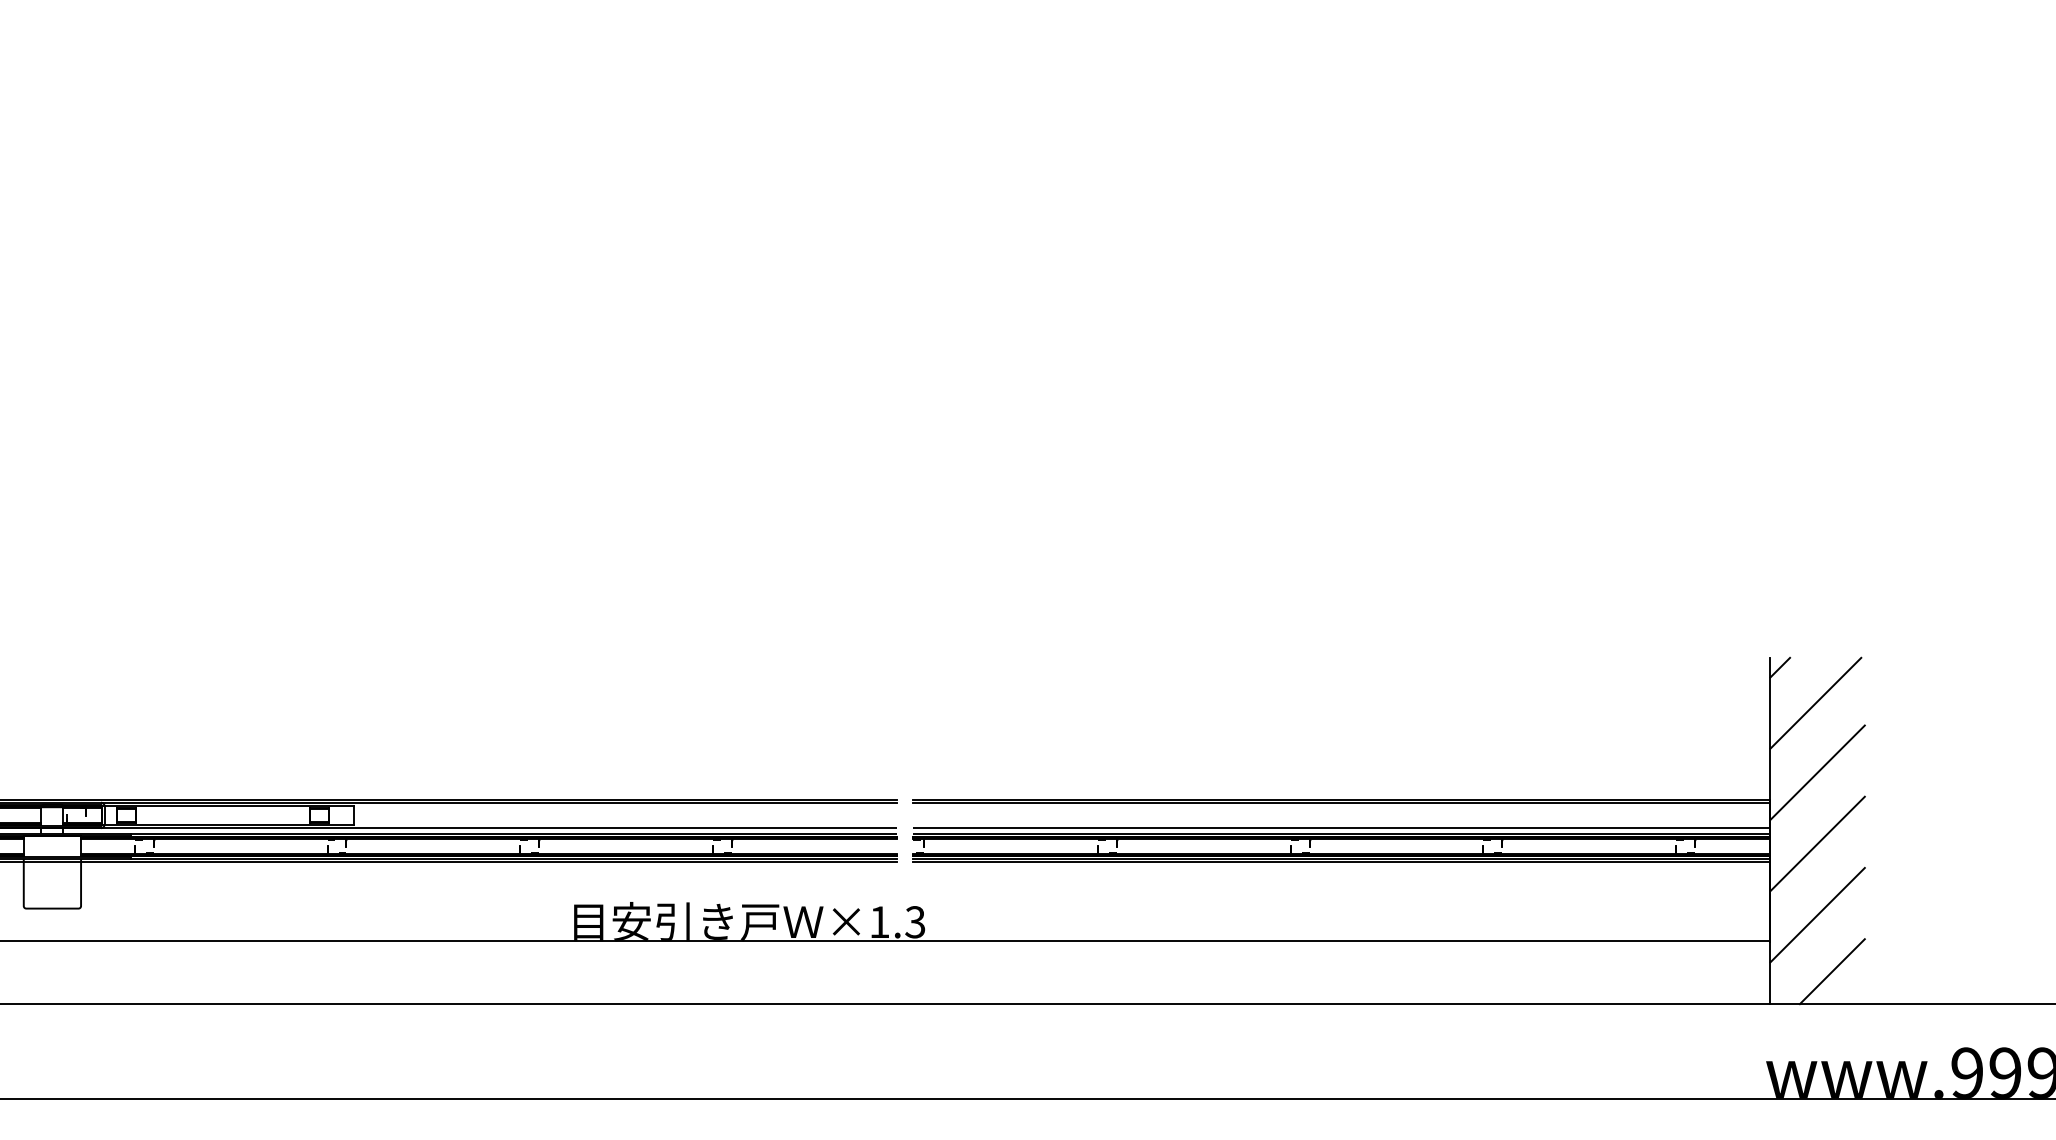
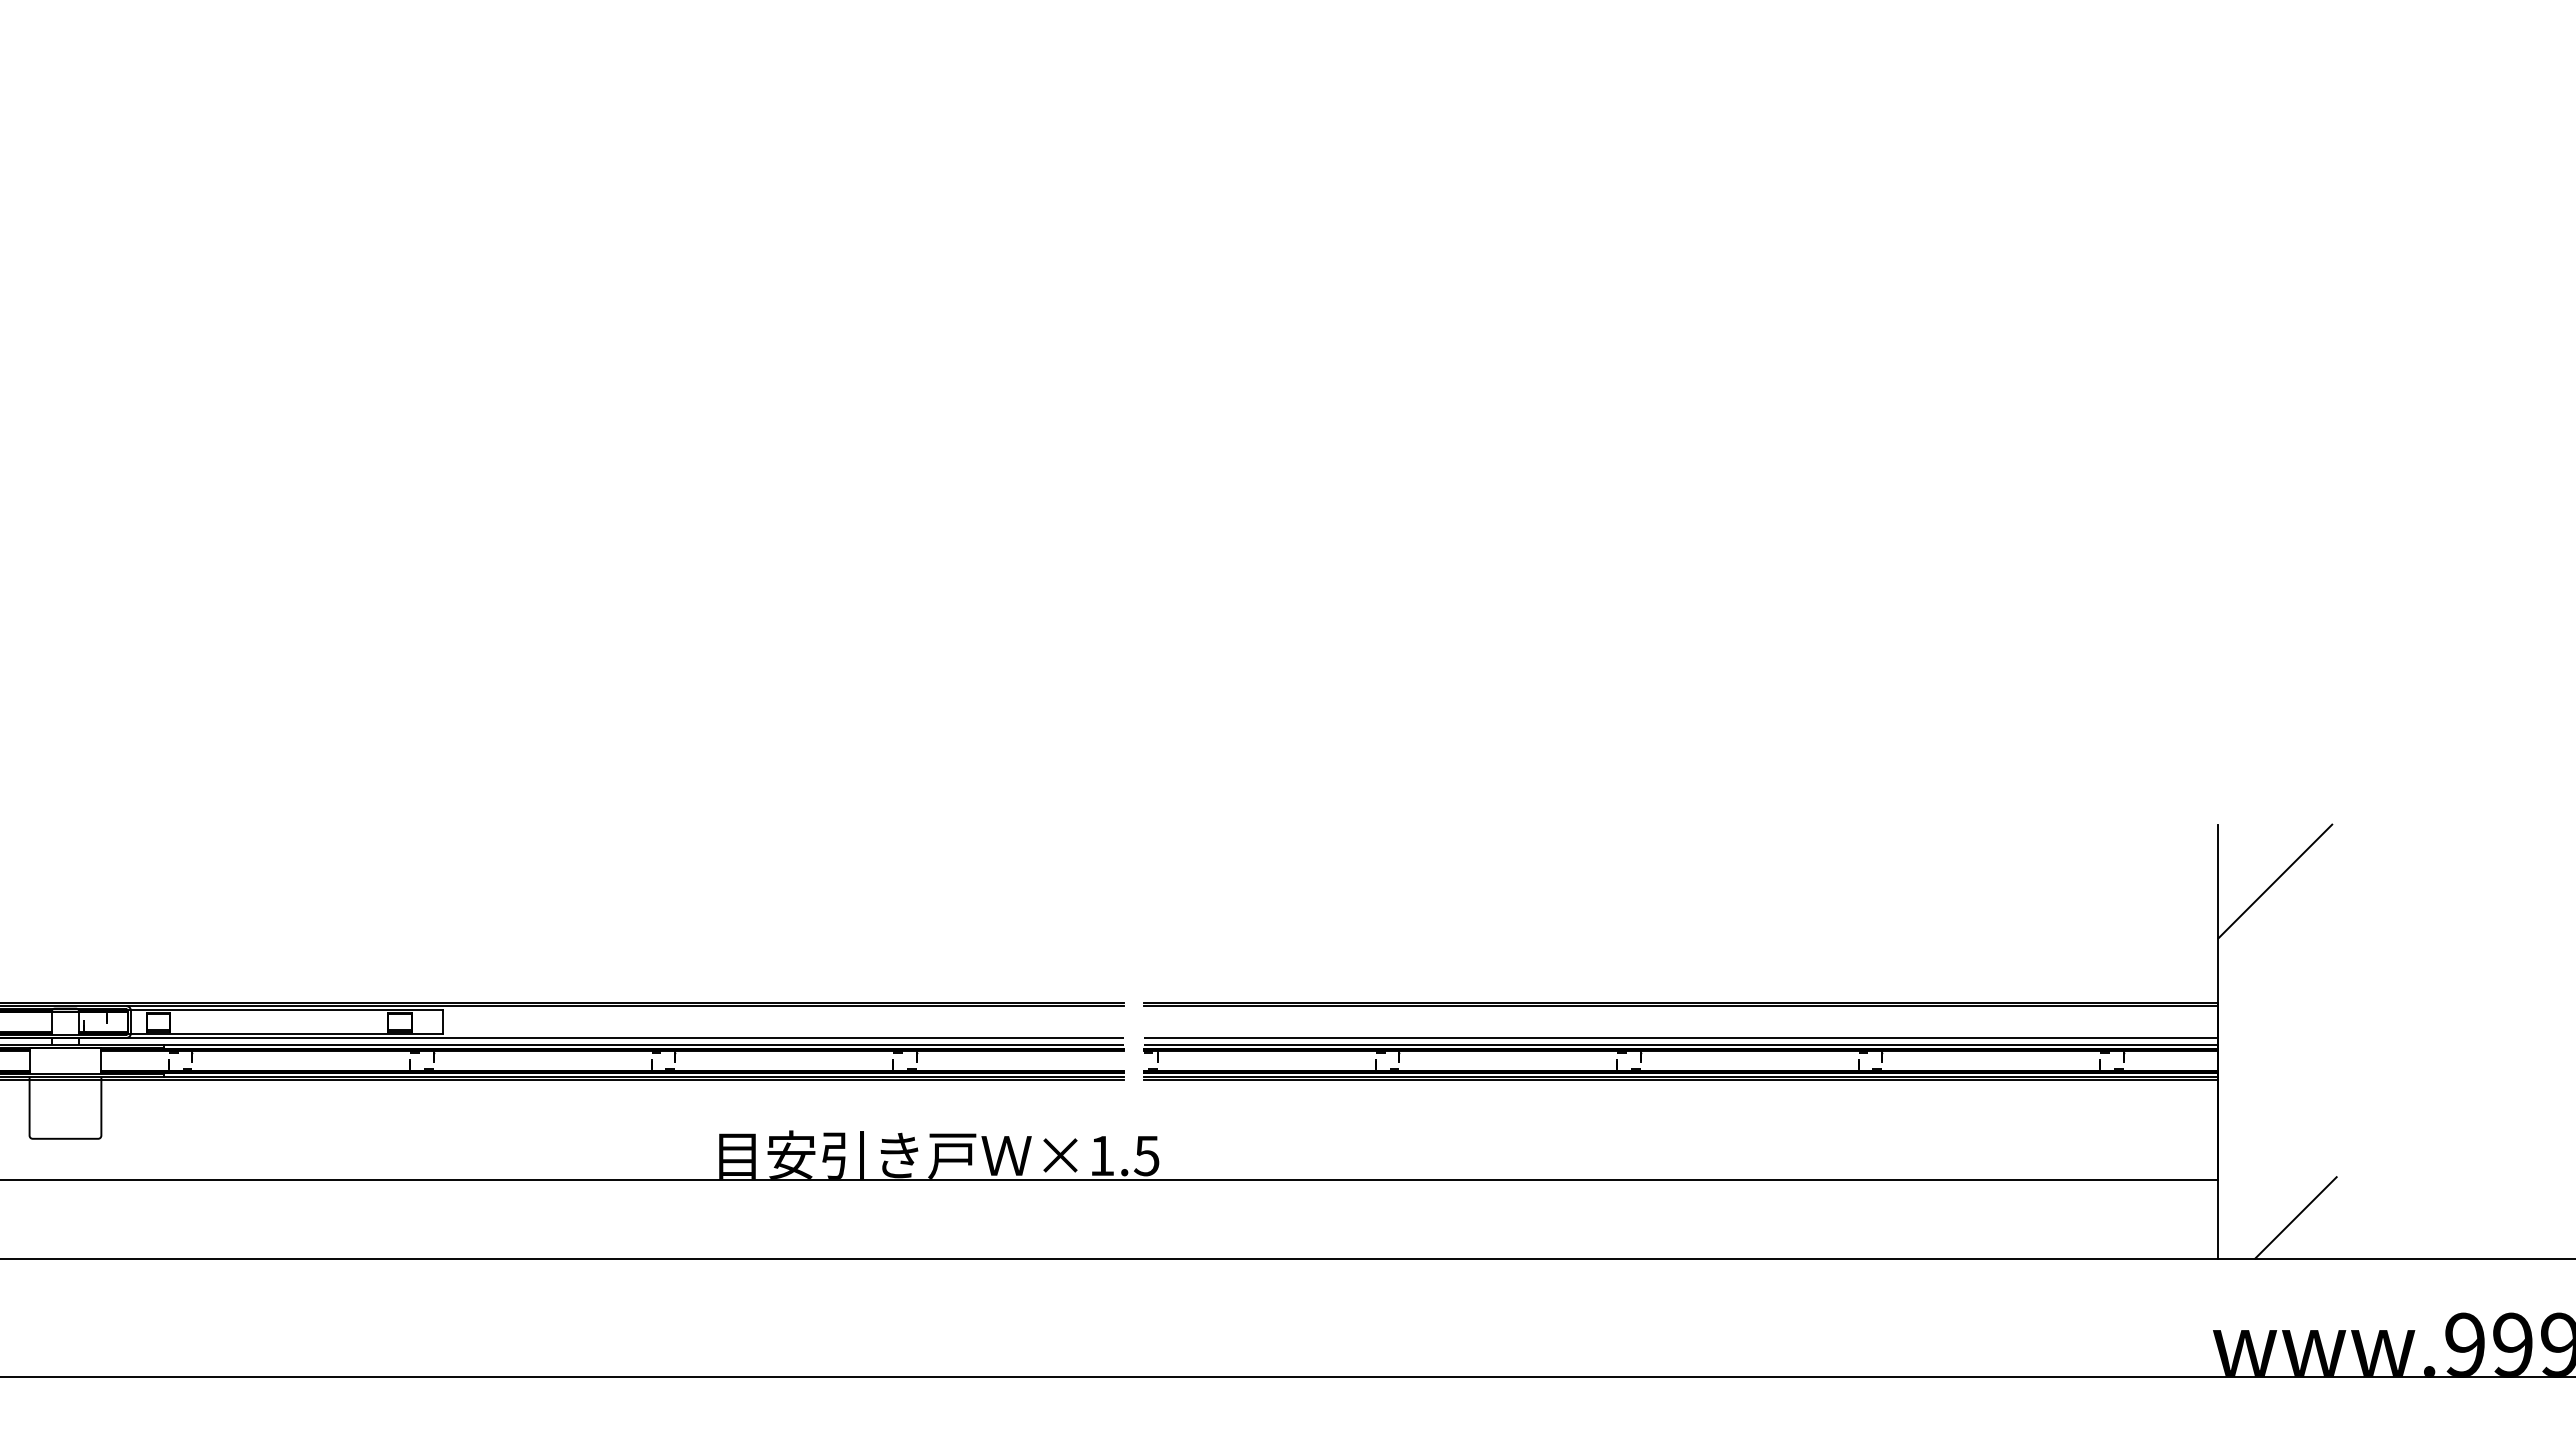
line: (1780, 667) -> (2230, 836), removed
line: (1817, 772) -> (2277, 968), removed
line: (1817, 843) -> (2277, 1057), removed
line: (1817, 914) -> (2277, 1146), removed
text: (915, 921) -> (1146, 1155), ×1.3 -> ×1.5

